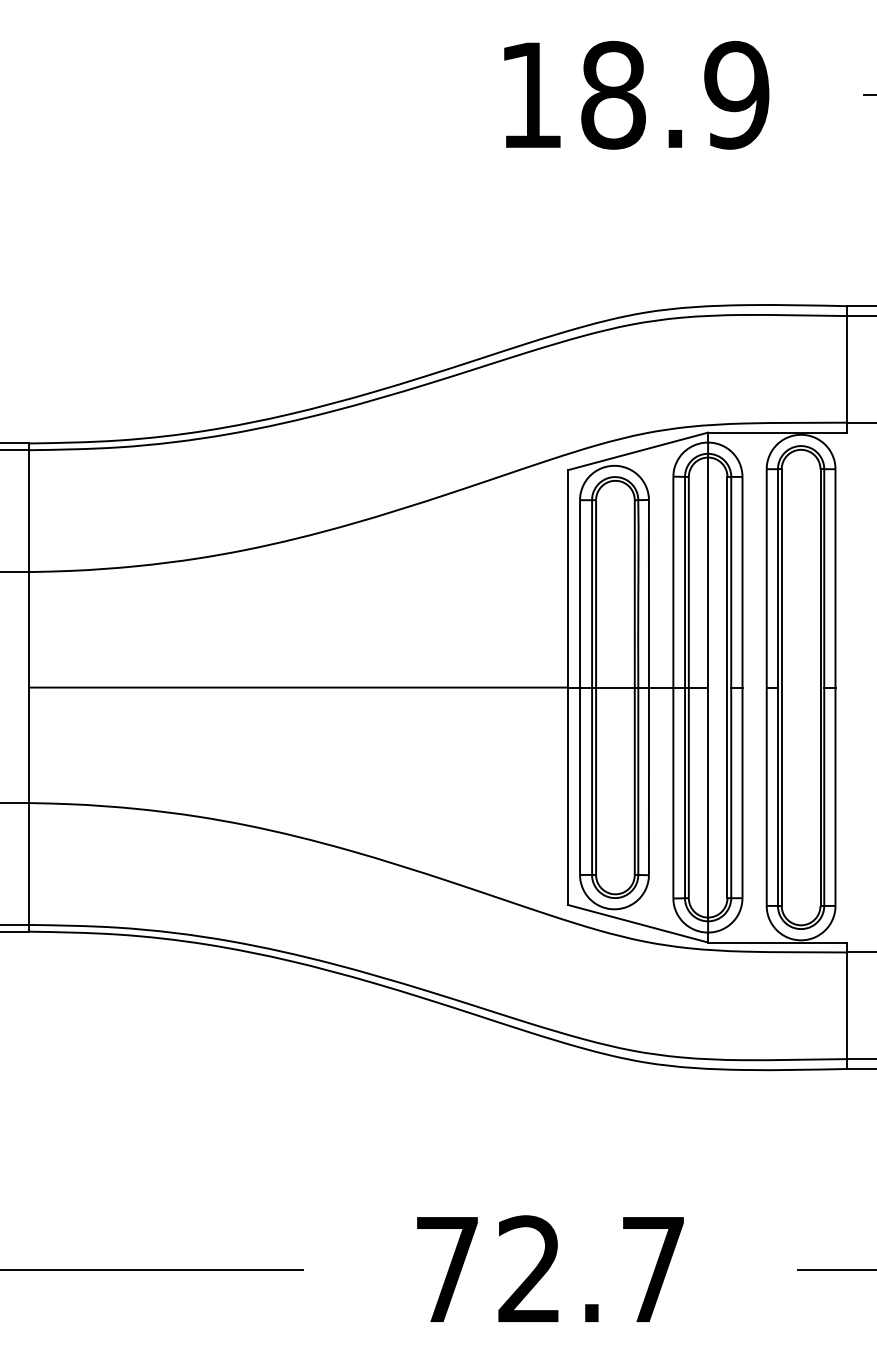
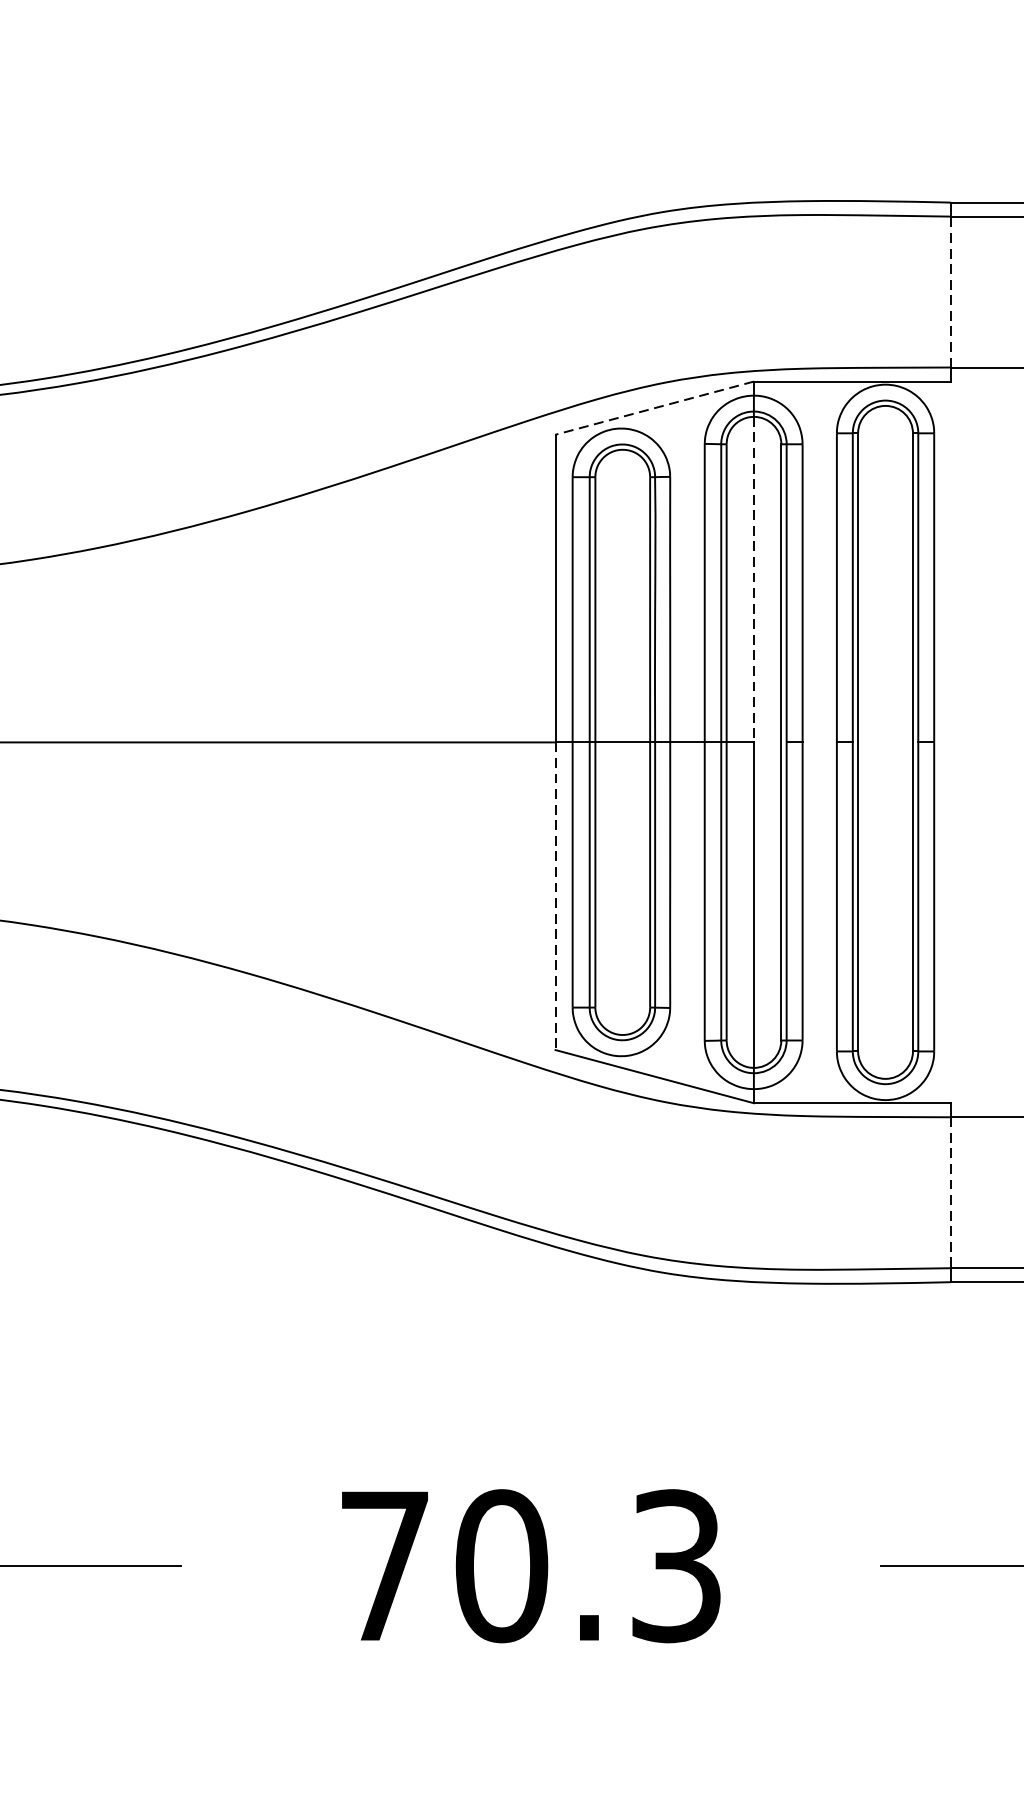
line: (847, 368) -> (951, 290), solid -> dashed
line: (638, 451) -> (655, 408), solid -> dashed
line: (708, 572) -> (754, 579), solid -> dashed
line: (567, 796) -> (554, 896), solid -> dashed
line: (847, 1006) -> (951, 1193), solid -> dashed
text: (590, 1269) -> (587, 1565), 72.7 -> 70.3

